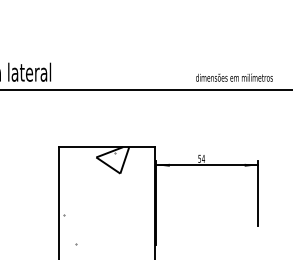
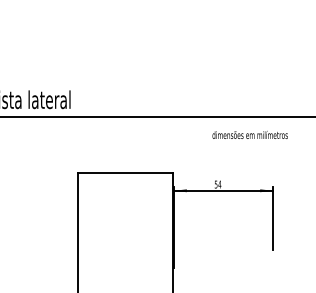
text: (233, 77) -> (249, 134), moved
hatch: (95, 195) -> (114, 220), removed

